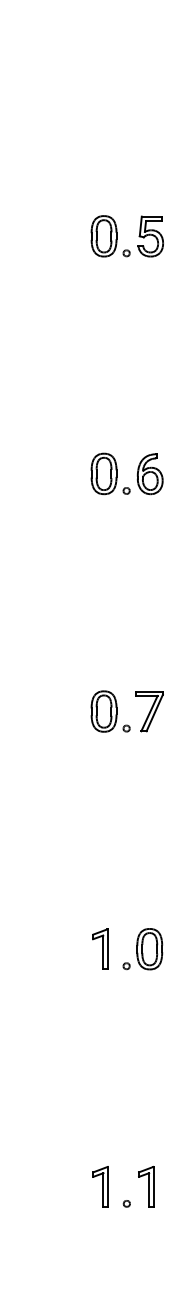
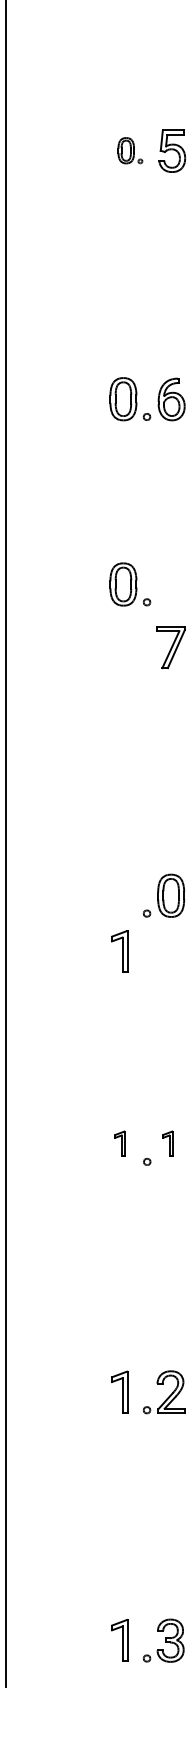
part: (110, 235) -> (130, 150), size x0.6
part: (110, 711) -> (130, 584), moved
part: (100, 948) -> (119, 951), moved
part: (100, 1186) -> (119, 1143), size x0.6
part: (146, 1186) -> (167, 1143), size x0.6

